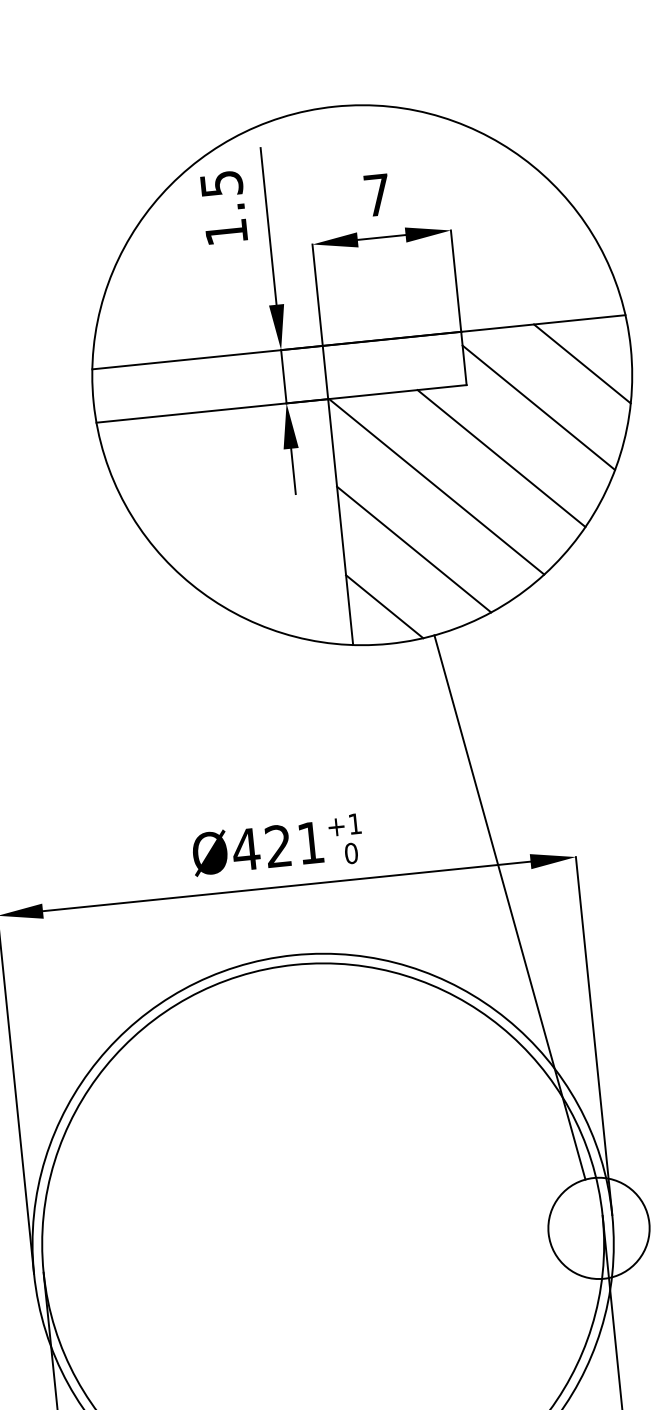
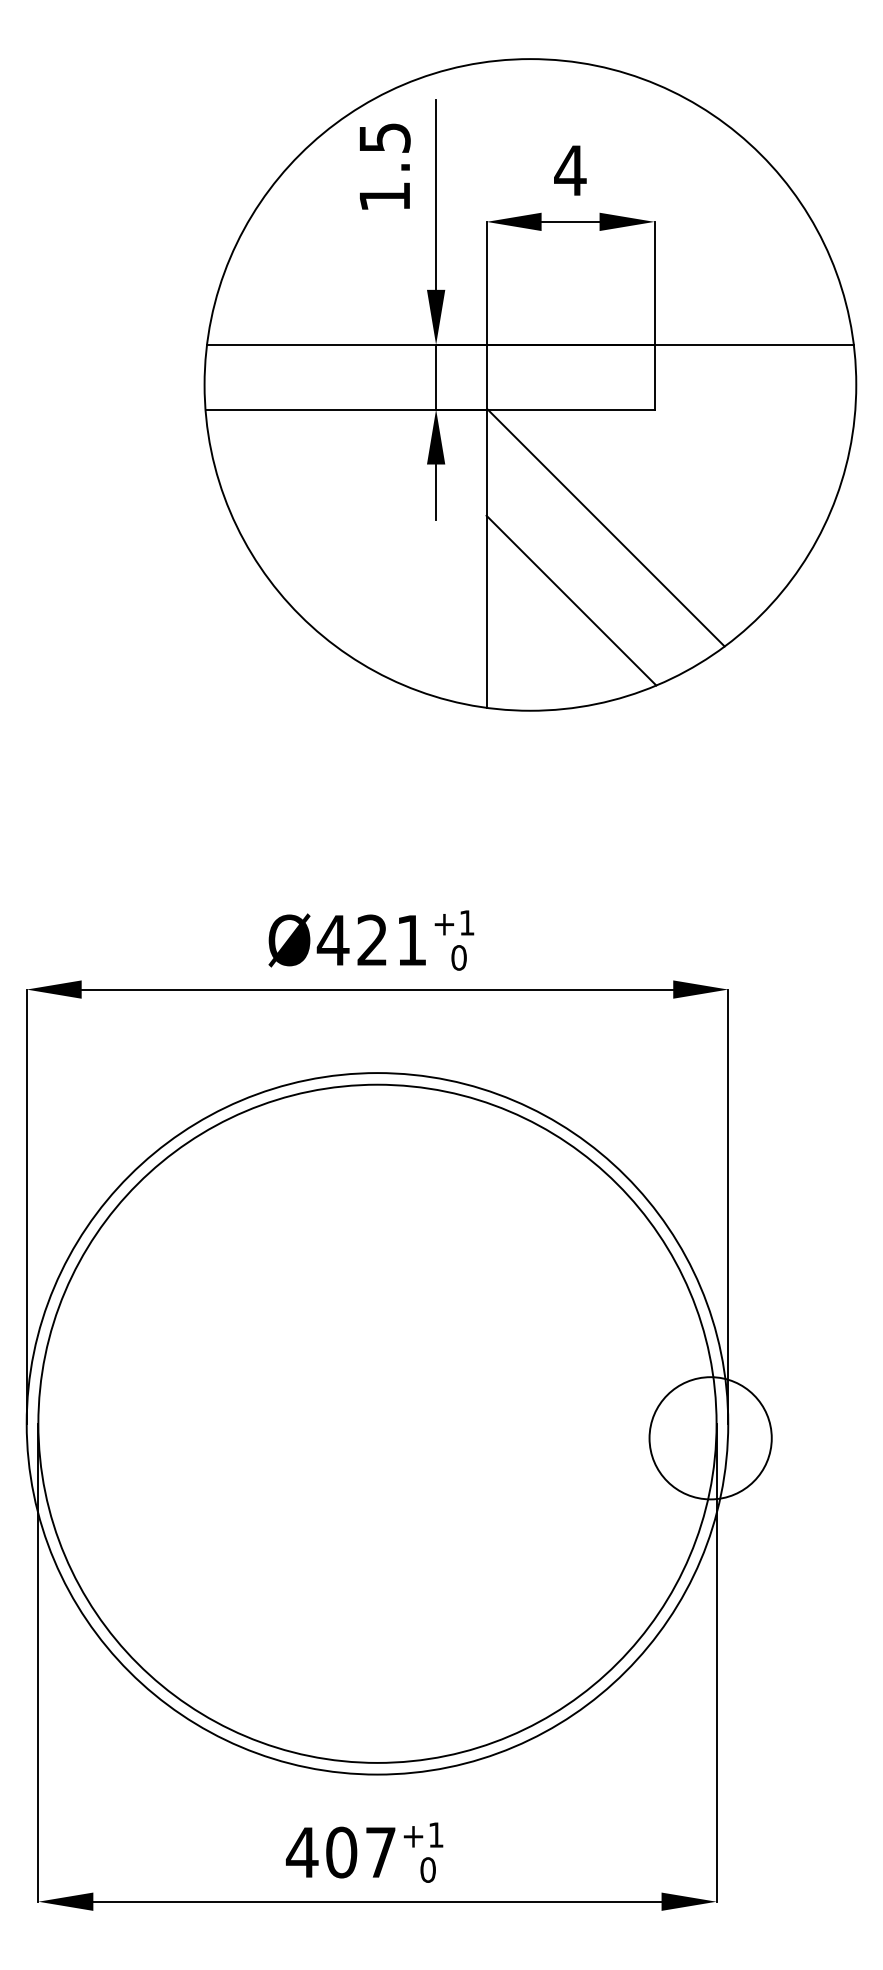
text: (377, 195) -> (570, 170), 7 -> 4
line: (581, 363) -> (795, 397), removed
line: (538, 407) -> (738, 445), removed
line: (501, 458) -> (687, 501), removed
line: (384, 606) -> (528, 665), removed
line: (509, 907) -> (642, 1042), removed

